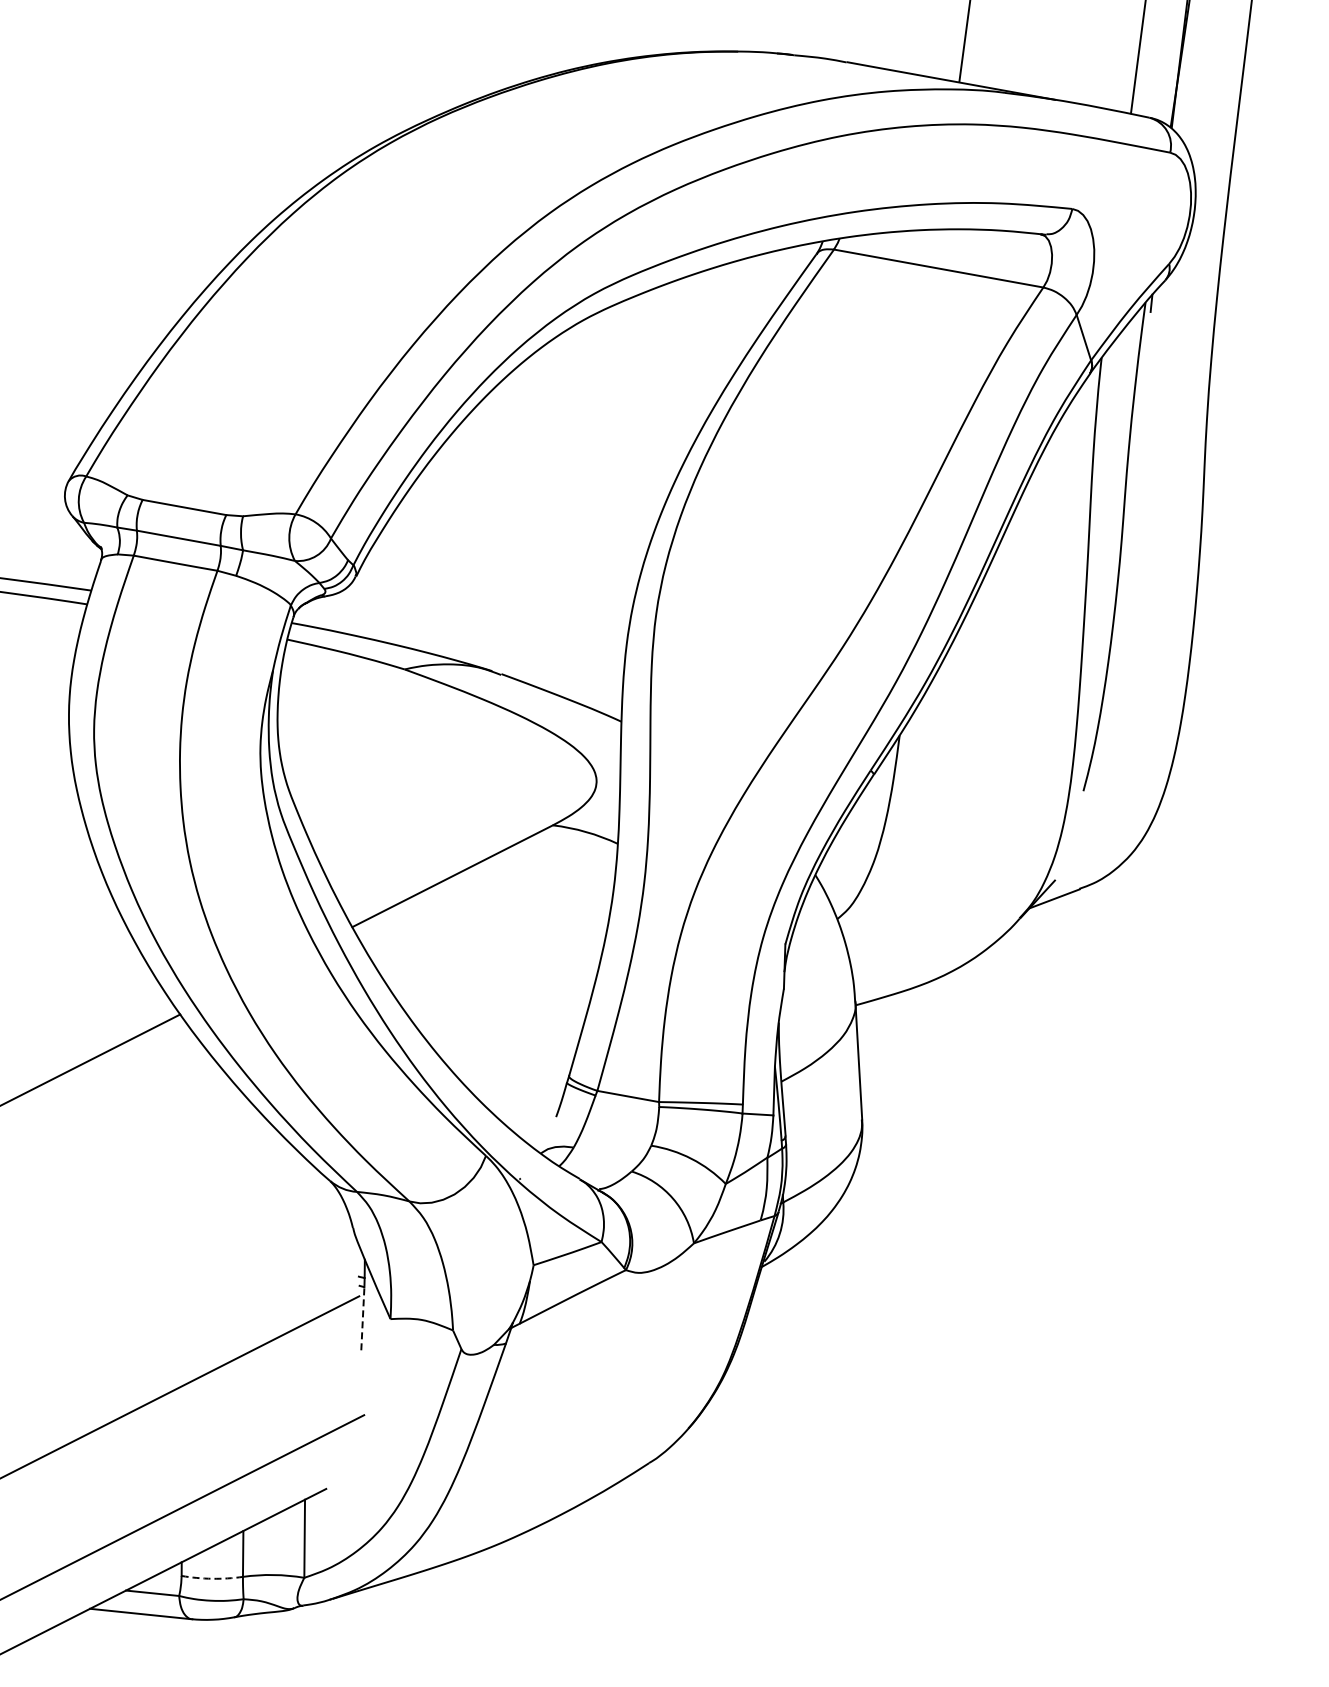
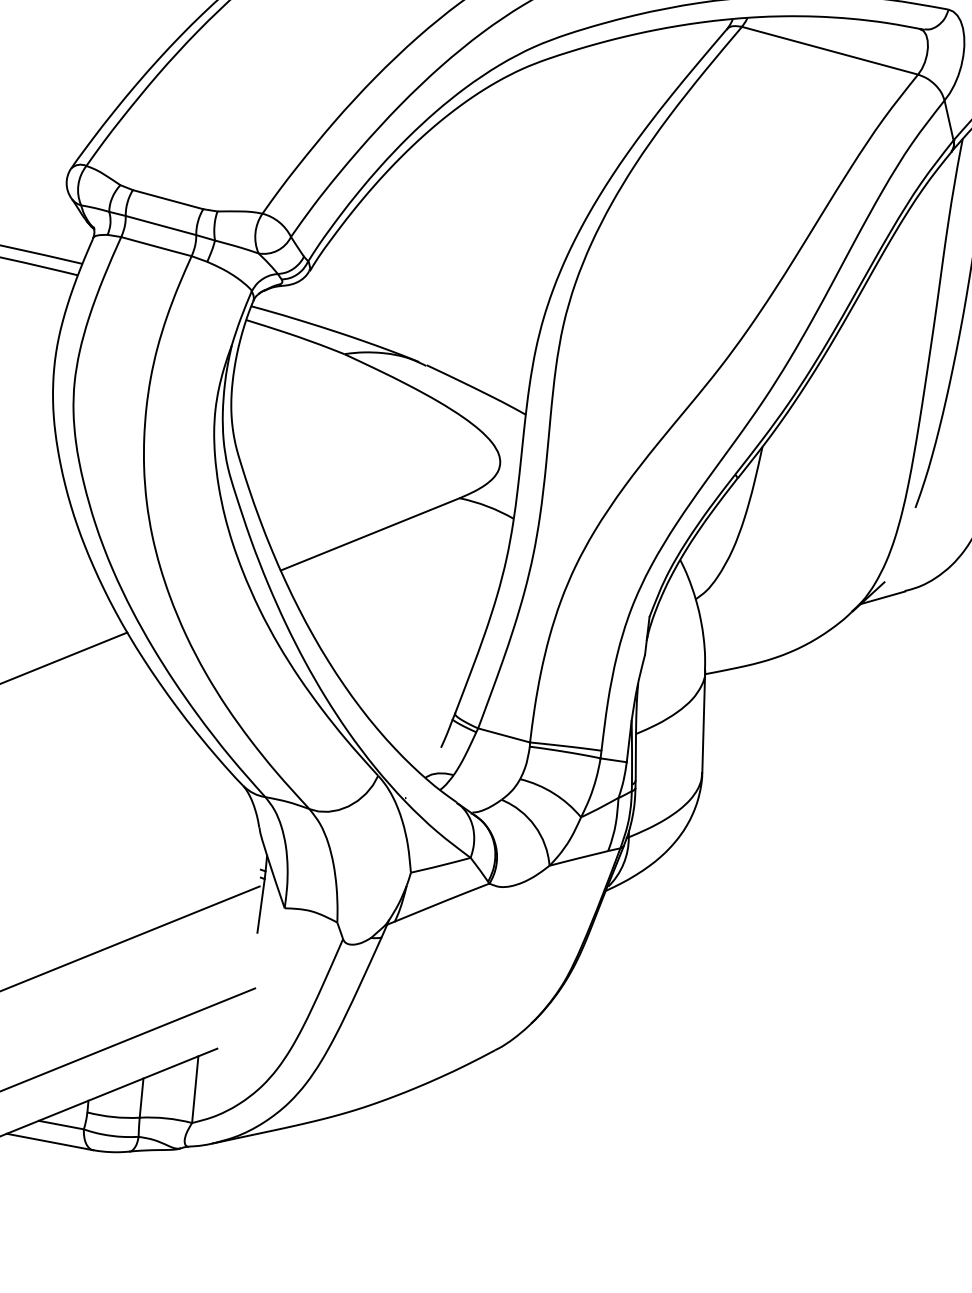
line: (362, 1318) -> (260, 905), dashed -> solid
arc: (212, 1578) -> (113, 1116), dashed -> solid

